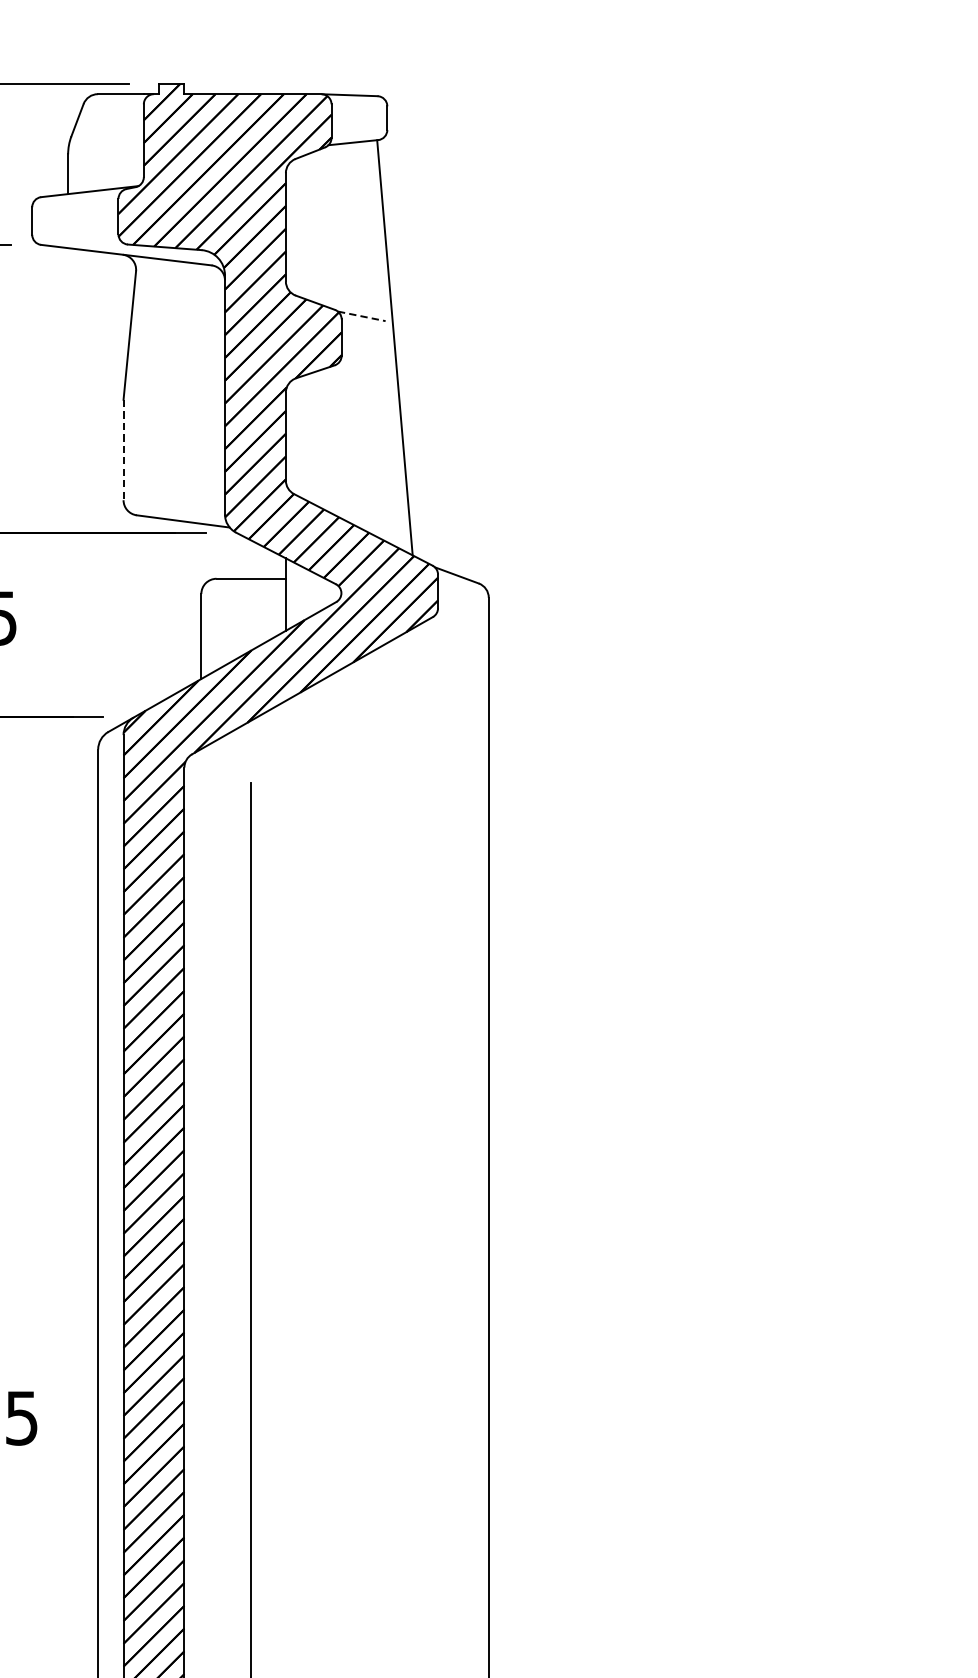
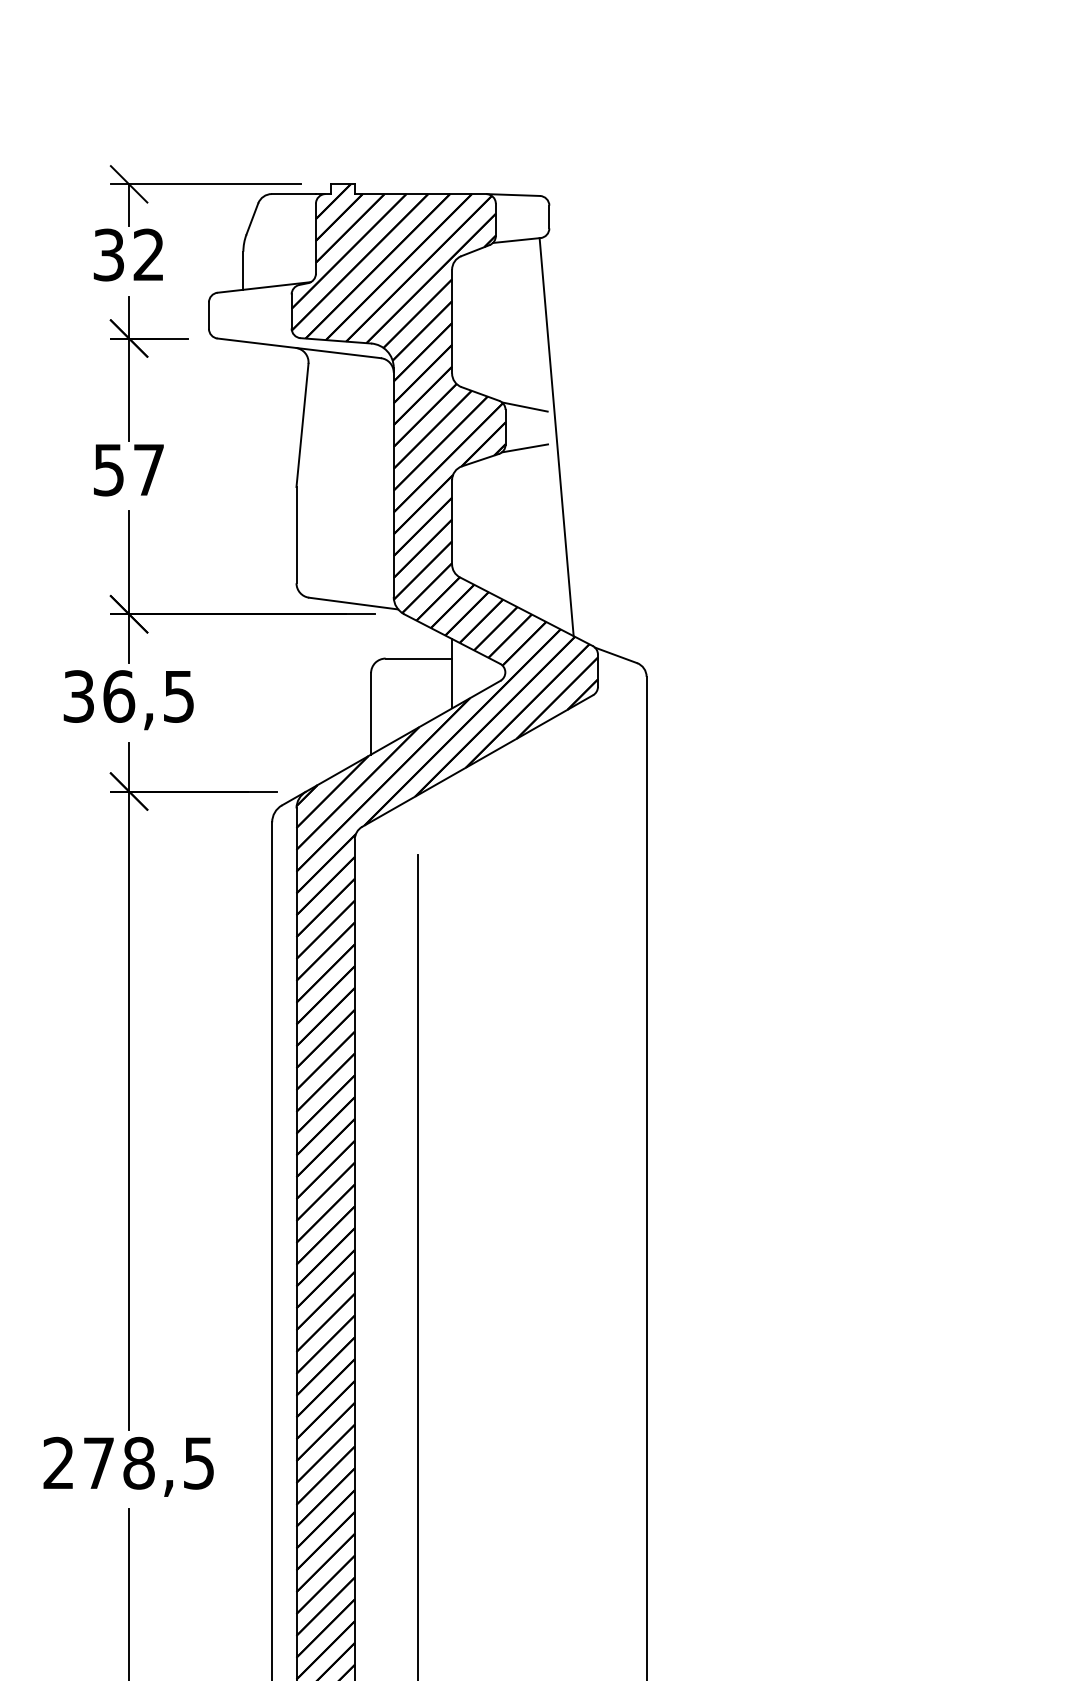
line: (362, 316) -> (525, 407), dashed -> solid
line: (361, 359) -> (524, 448), added
line: (123, 450) -> (296, 535), dashed -> solid

